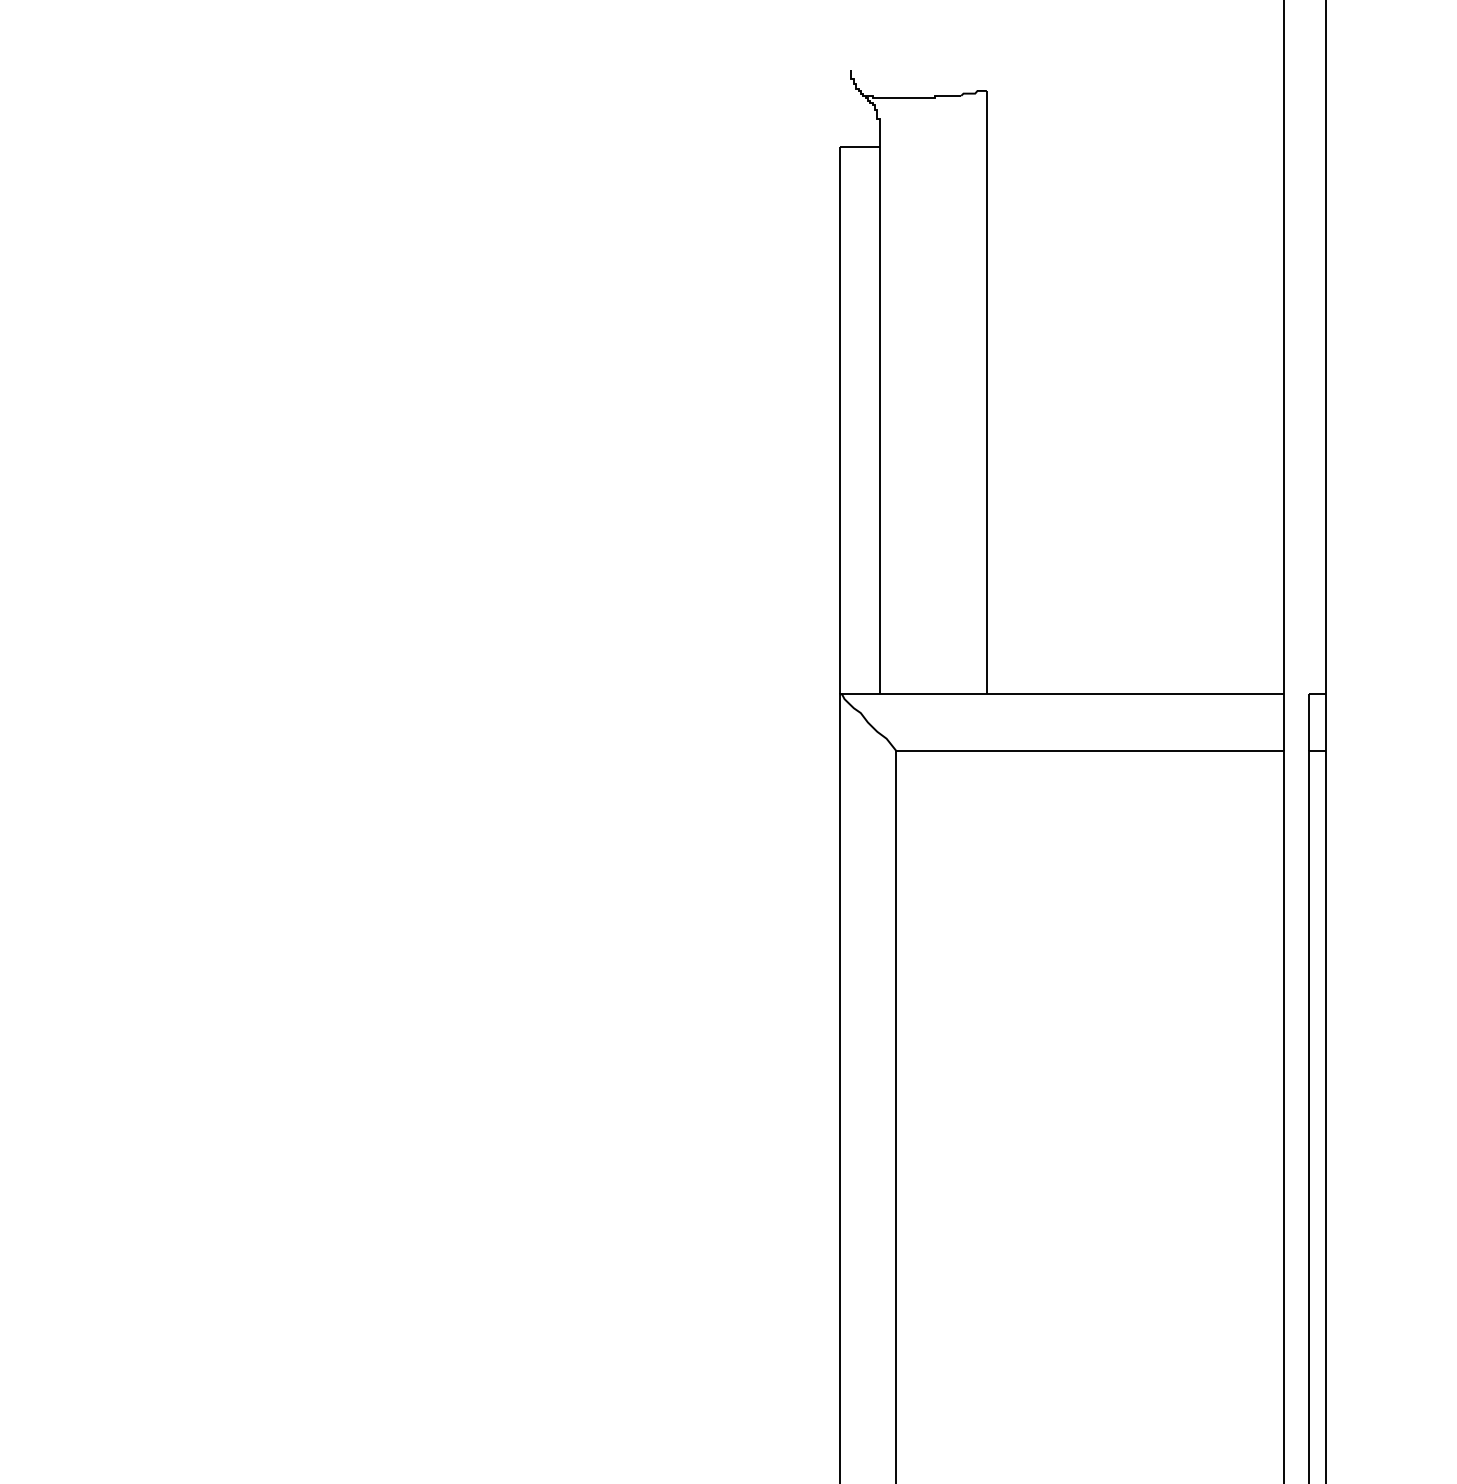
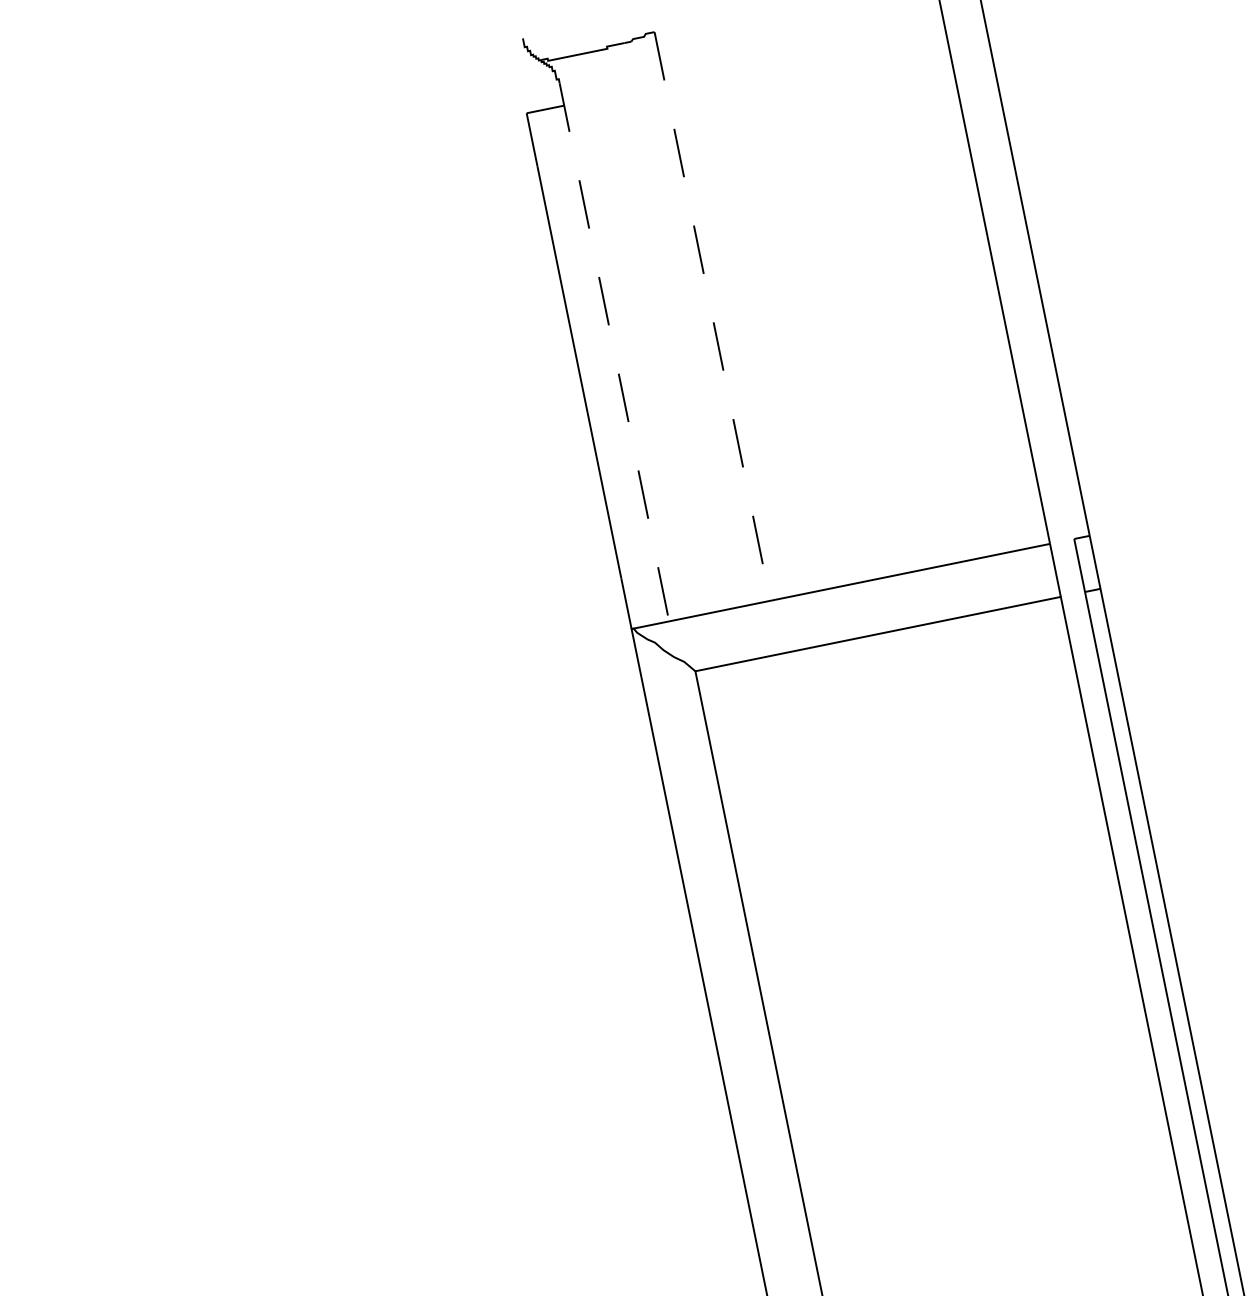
line: (986, 392) -> (712, 316), solid -> dashed
line: (879, 409) -> (614, 352), solid -> dashed

